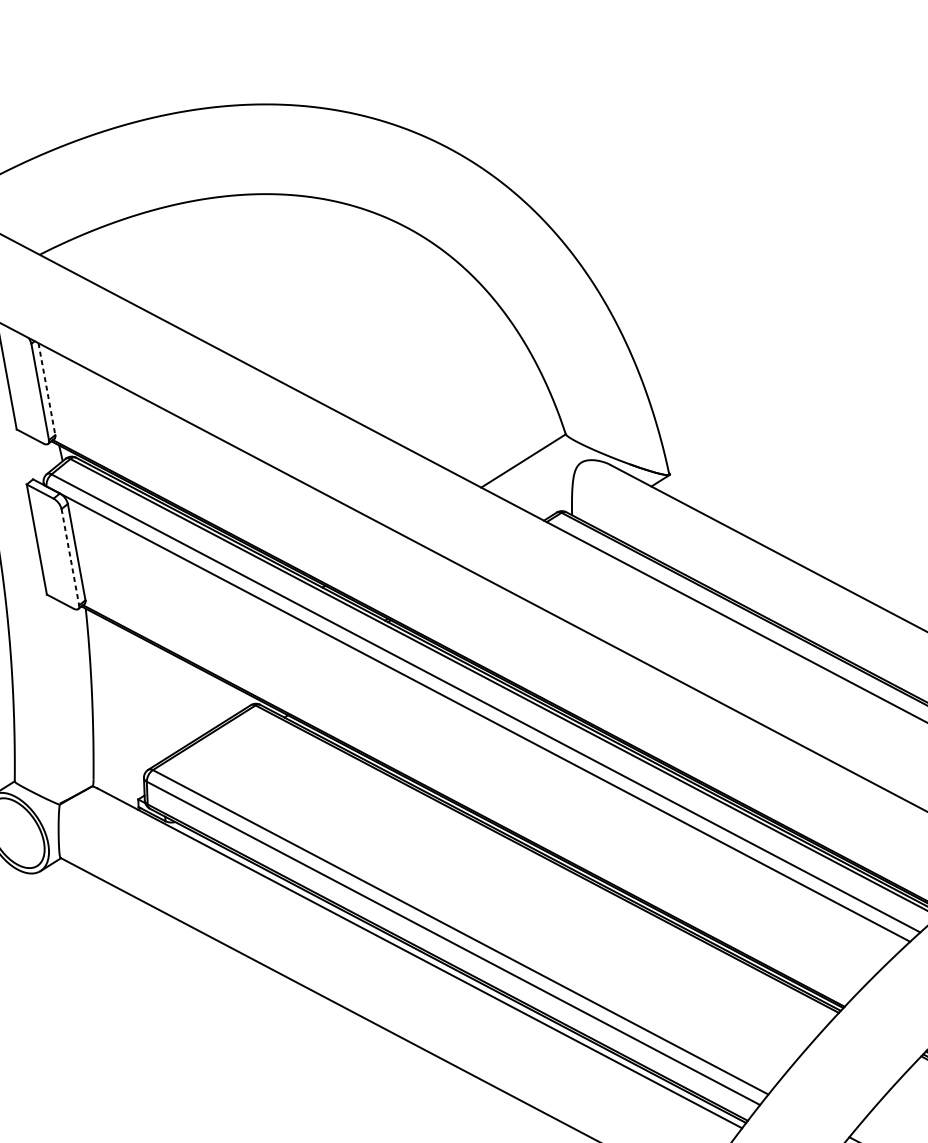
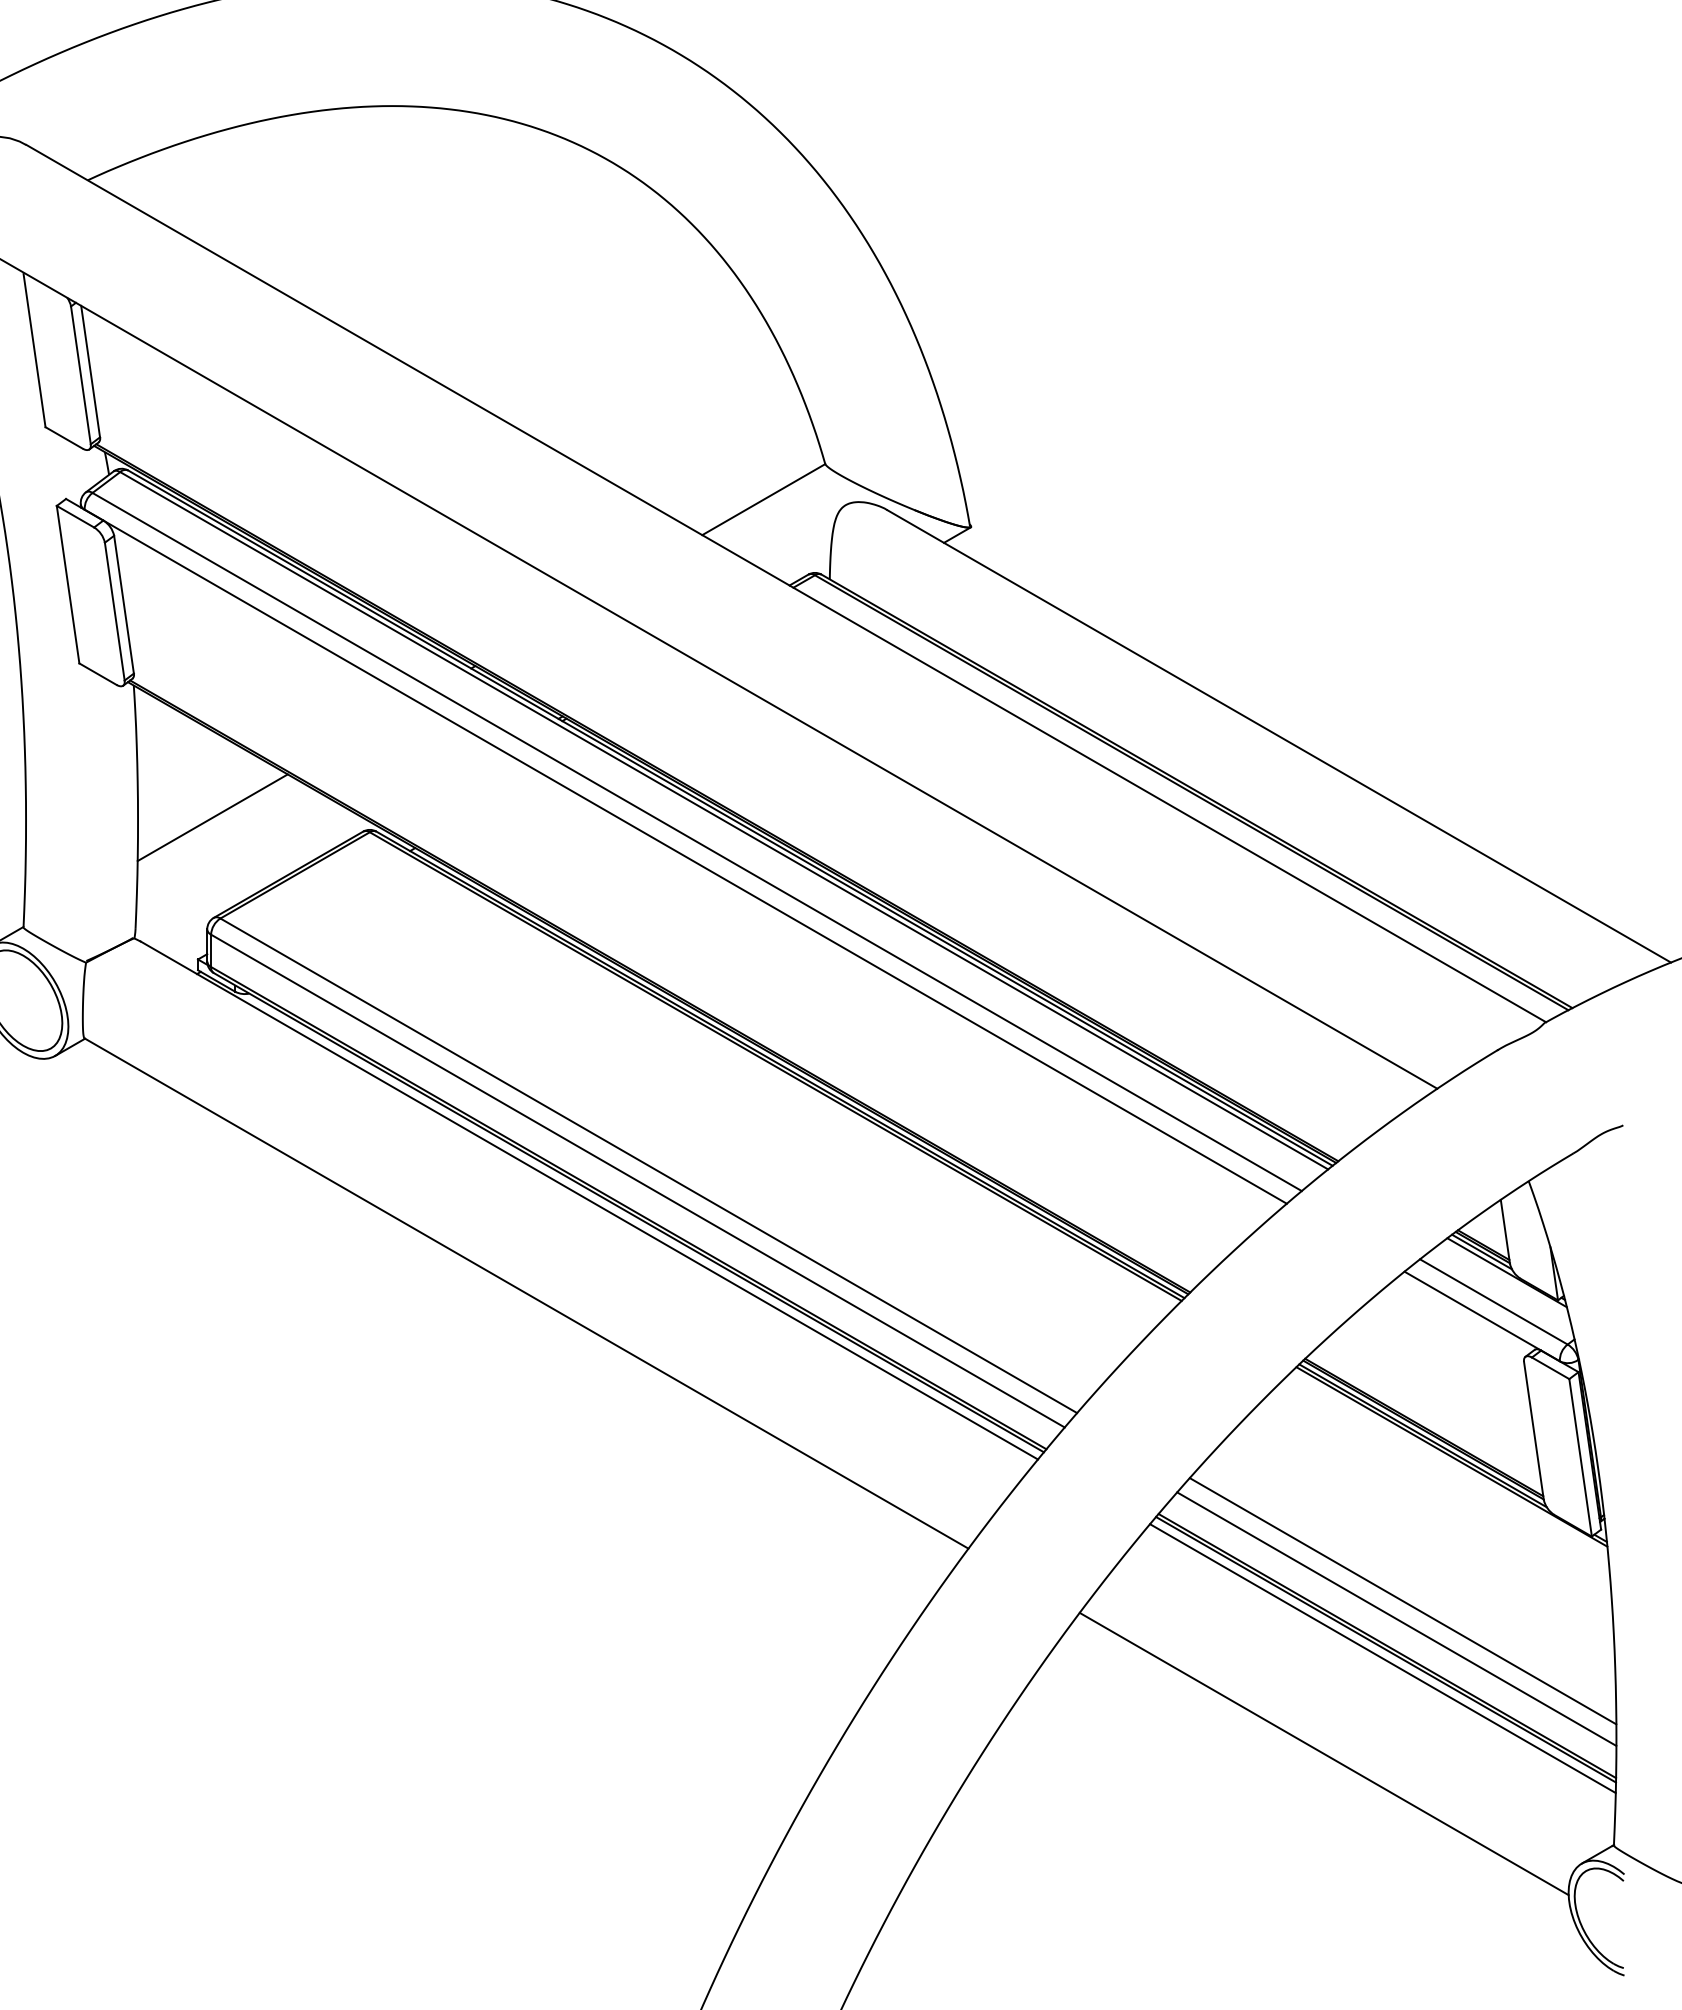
line: (46, 389) -> (90, 372), dashed -> solid
line: (70, 557) -> (114, 611), dashed -> solid
line: (144, 699) -> (212, 817), added

